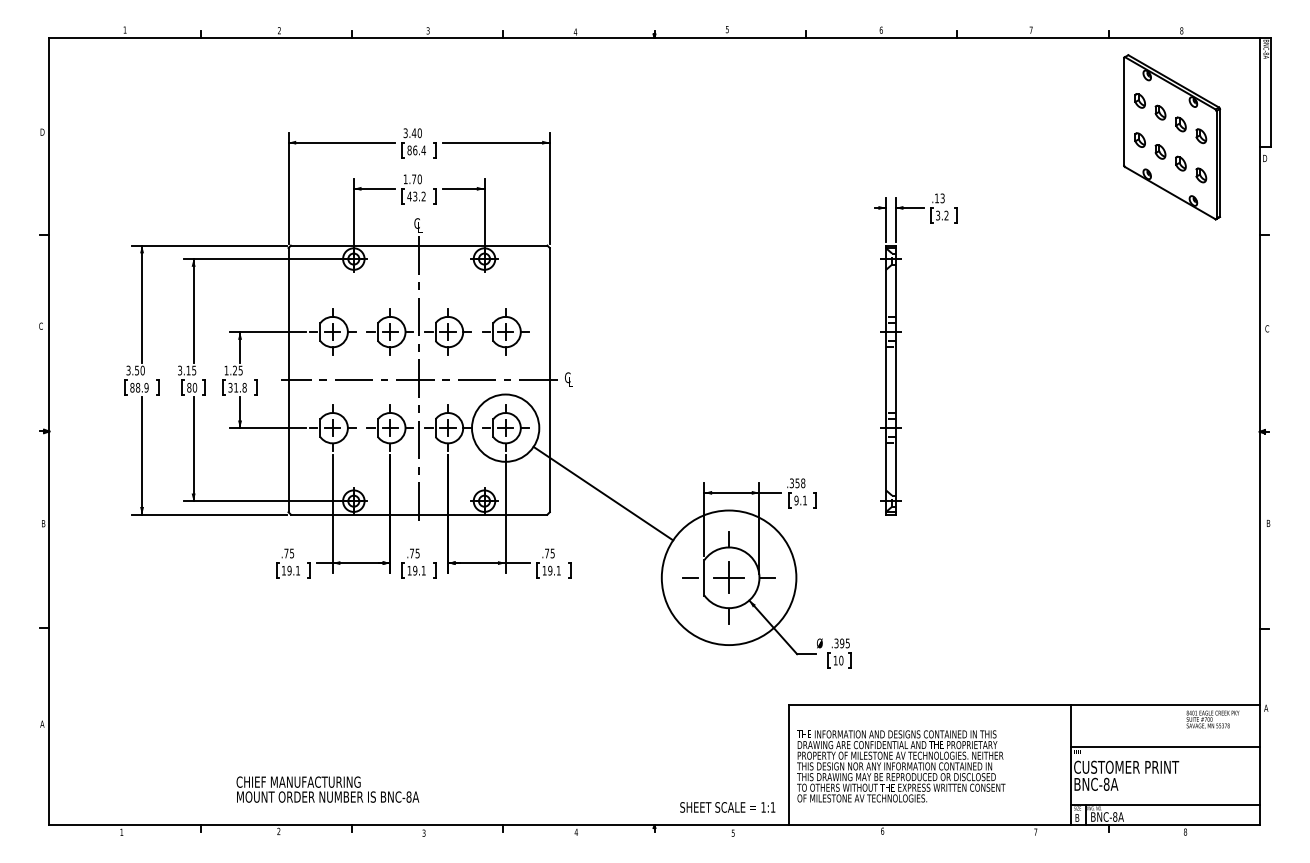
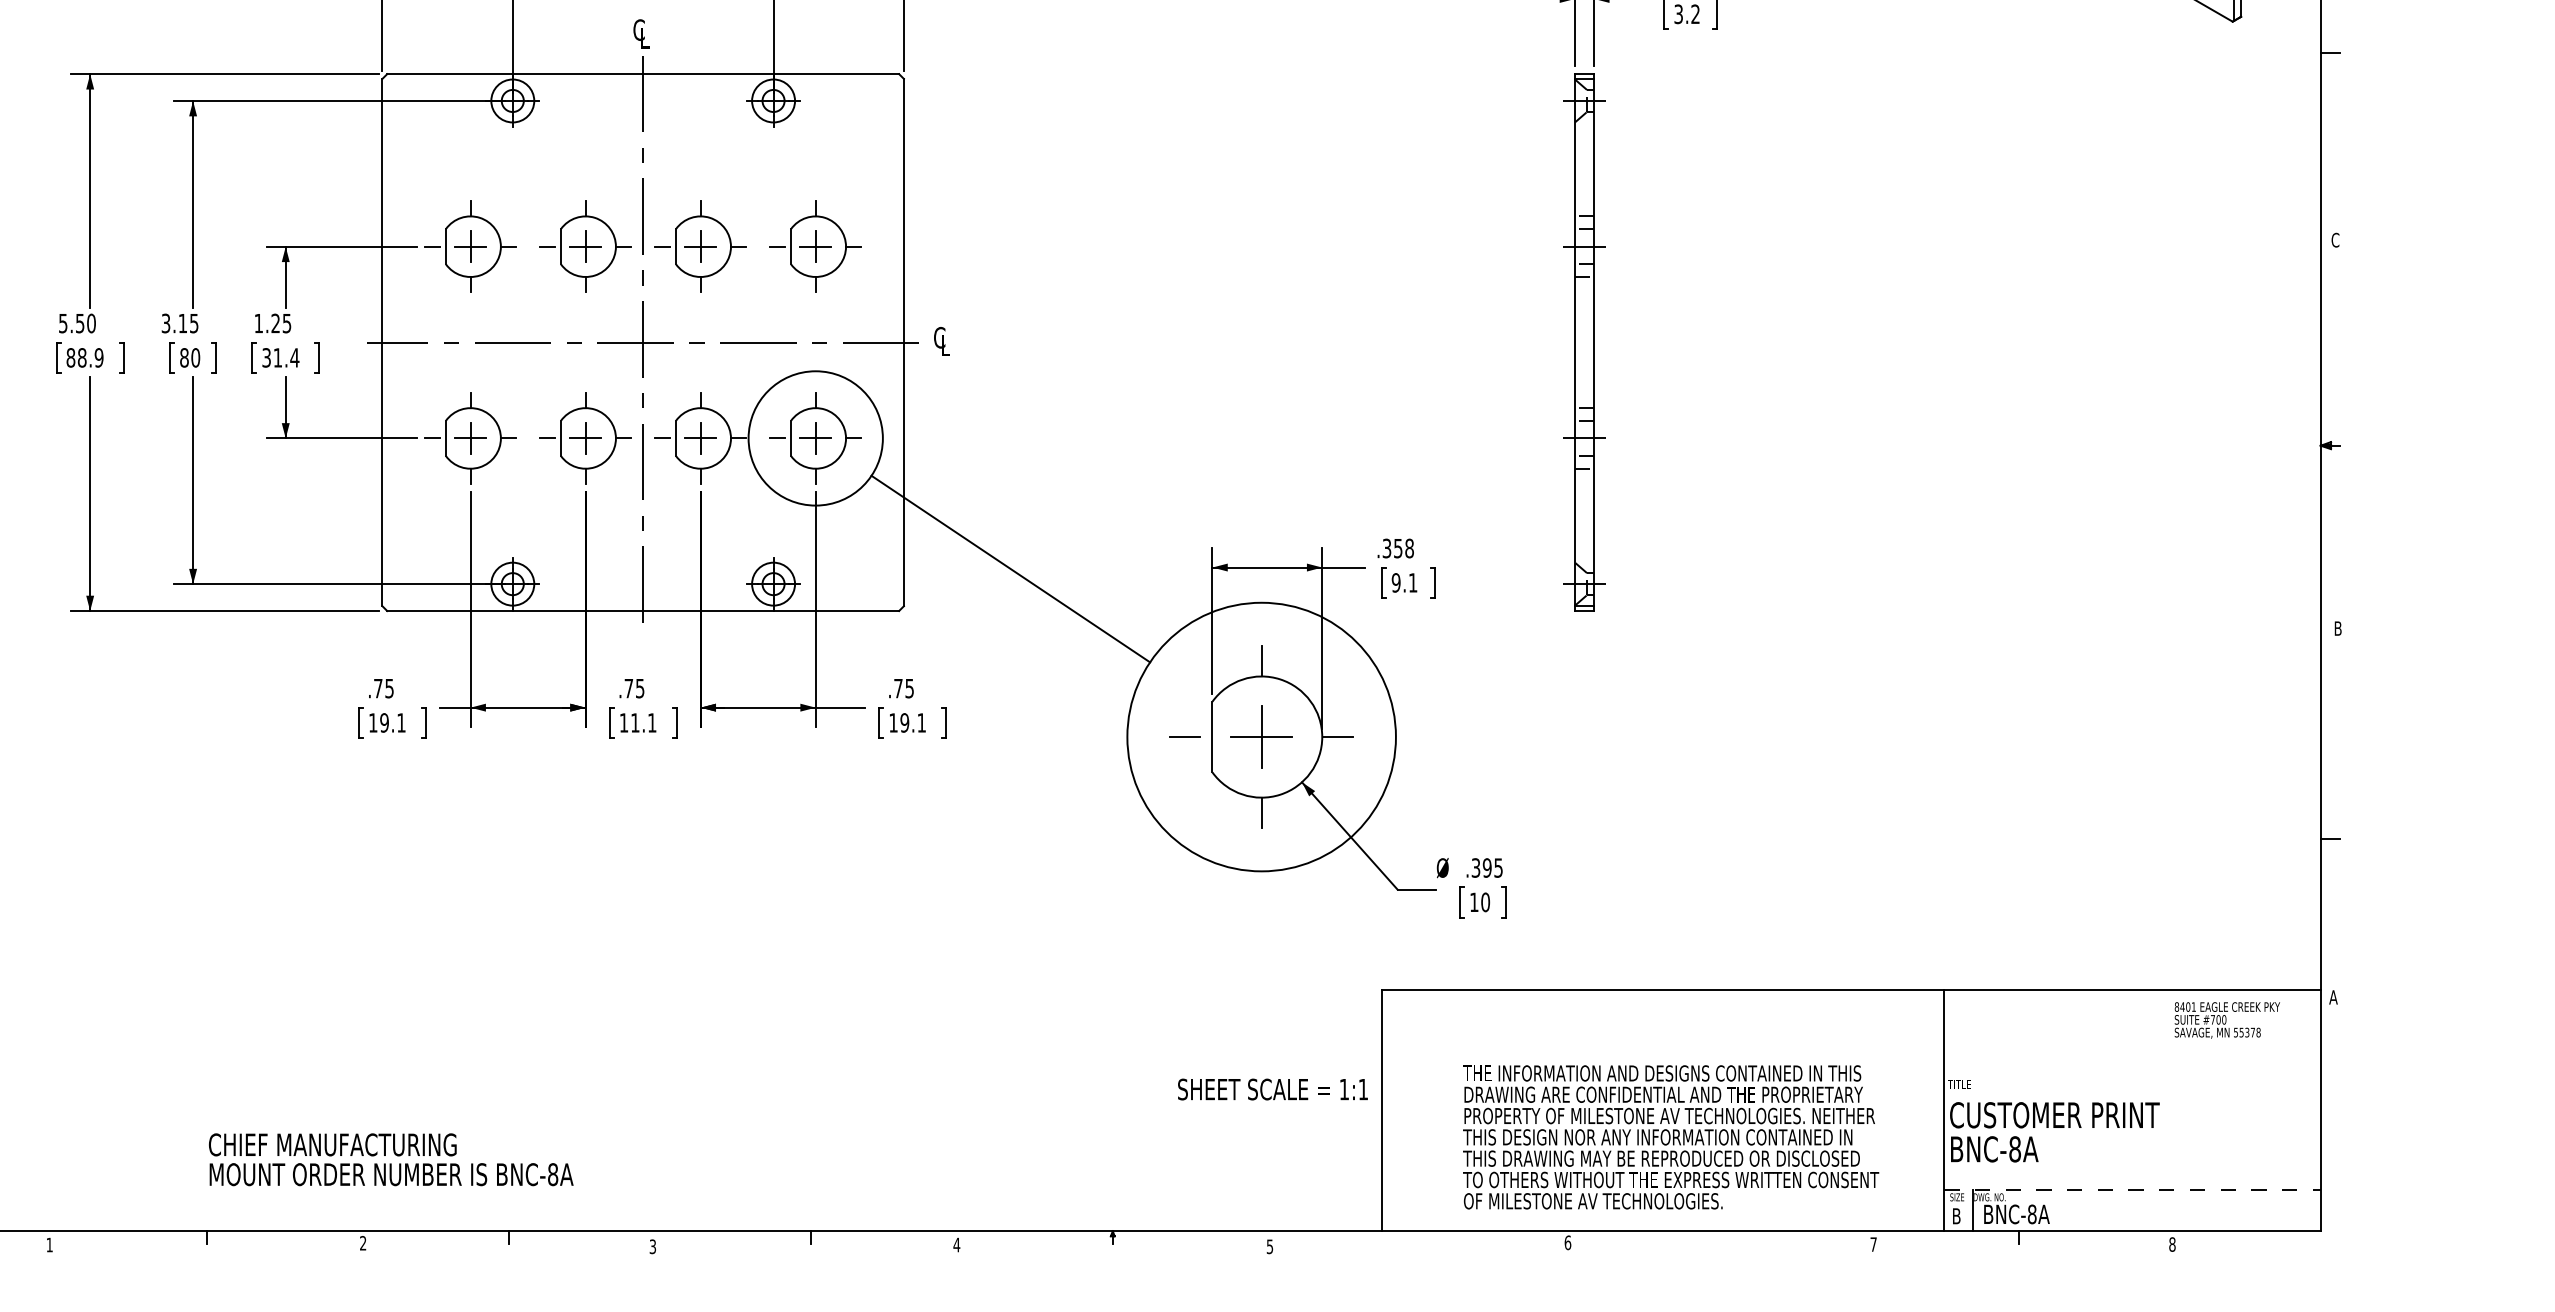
text: (128, 369) -> (63, 321), 3.50 -> 5.50
text: (244, 387) -> (294, 357), 31.8 -> 31.4
text: (415, 570) -> (635, 722), 19.1 -> 11.1
line: (1165, 747) -> (2132, 1075), removed
text: (901, 766) -> (1671, 1137), moved
text: (327, 789) -> (390, 1159), moved
line: (1166, 804) -> (2134, 1189), solid -> dashed
text: (727, 807) -> (1272, 1089), moved

